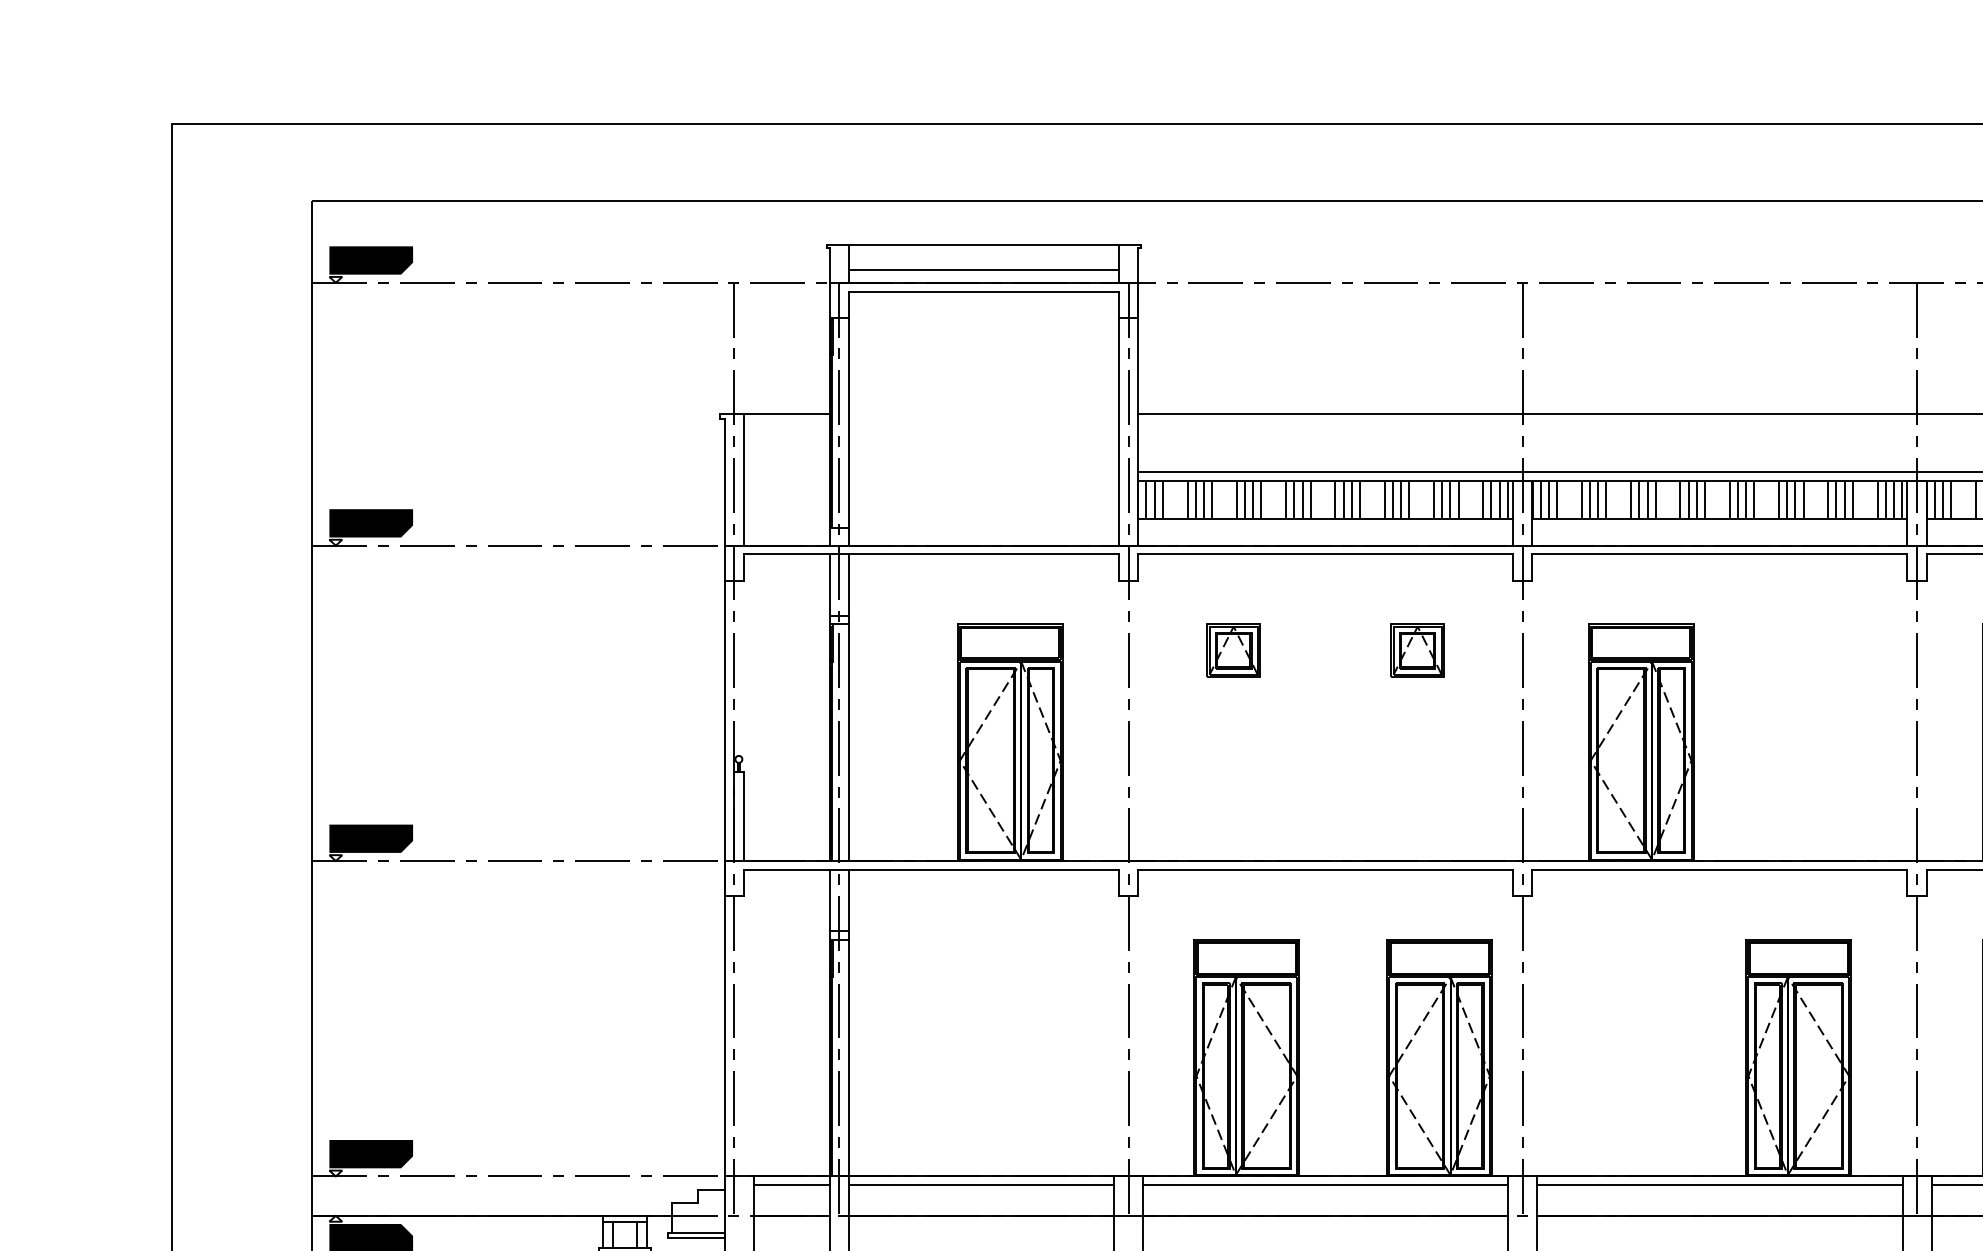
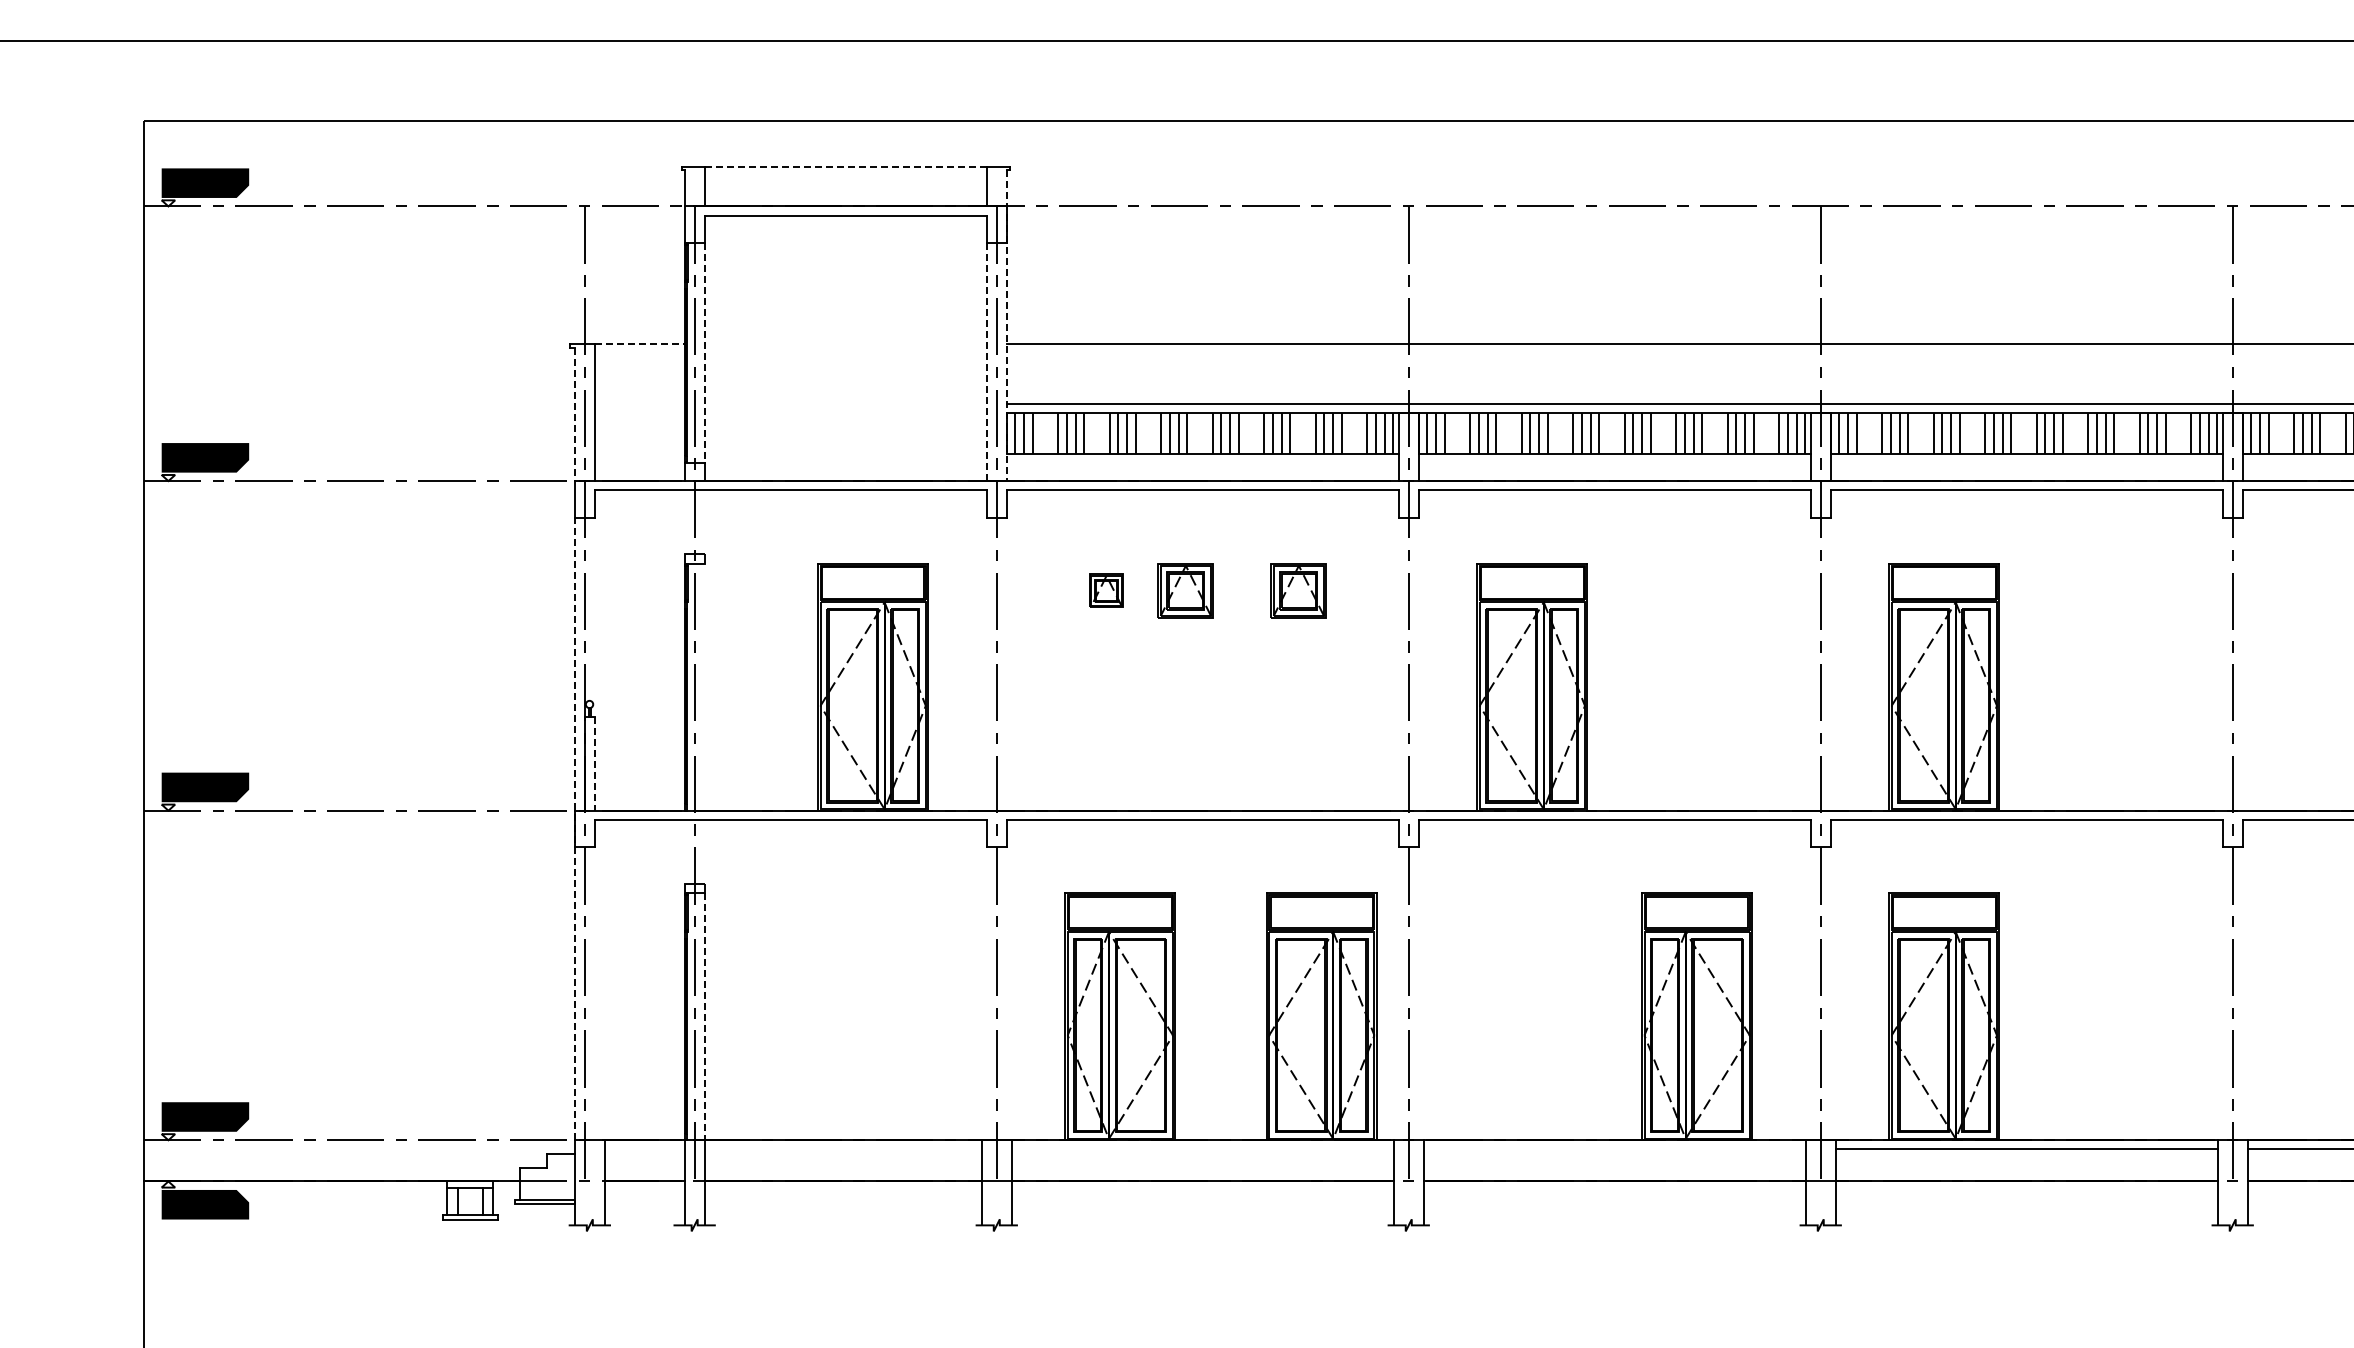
line: (983, 245) -> (845, 167), solid -> dashed
line: (983, 269) -> (845, 192), removed
line: (1137, 396) -> (1006, 325), solid -> dashed
line: (786, 413) -> (639, 343), solid -> dashed
line: (848, 422) -> (704, 352), solid -> dashed
line: (1118, 432) -> (986, 362), solid -> dashed
line: (724, 482) -> (574, 415), solid -> dashed
line: (829, 585) -> (684, 522), removed
line: (848, 585) -> (704, 522), removed
part: (1233, 650) -> (1106, 590), size x0.6
part: (1309, 650) -> (1185, 590), added
line: (848, 742) -> (704, 686), removed
line: (743, 816) -> (594, 764), solid -> dashed
line: (724, 878) -> (574, 828), solid -> dashed
line: (829, 900) -> (684, 851), removed
line: (848, 900) -> (704, 851), removed
line: (848, 1057) -> (704, 1016), solid -> dashed
line: (791, 1185) -> (644, 1149), removed
line: (980, 1185) -> (842, 1149), removed
line: (1325, 1185) -> (1202, 1149), removed
line: (1719, 1185) -> (1614, 1149), removed

